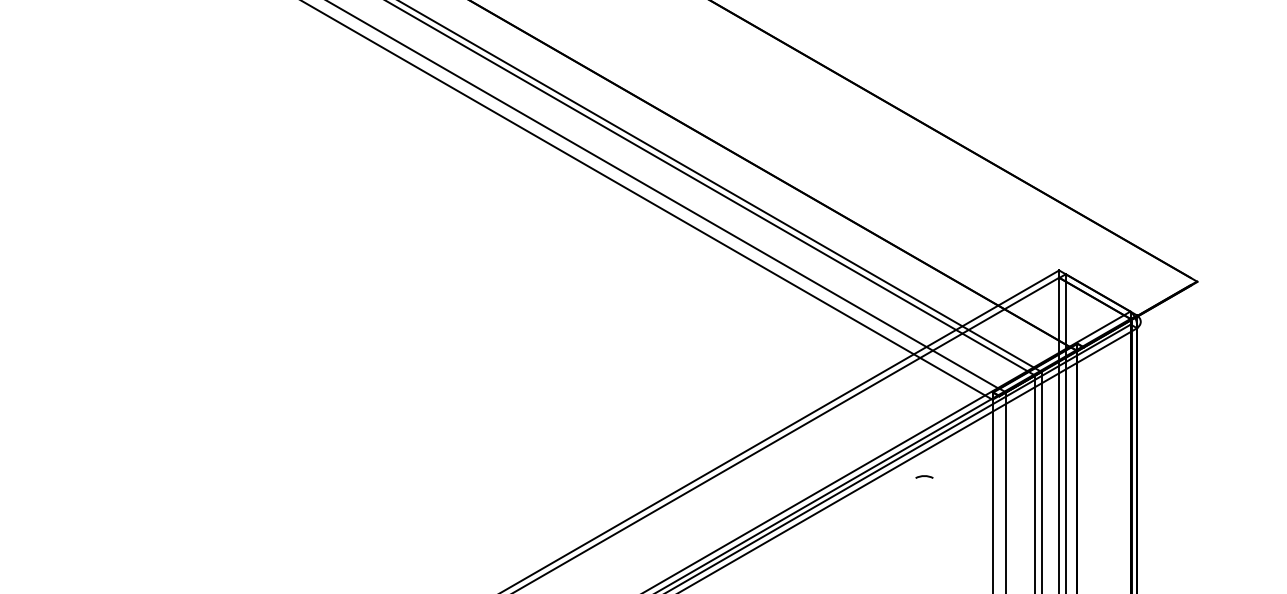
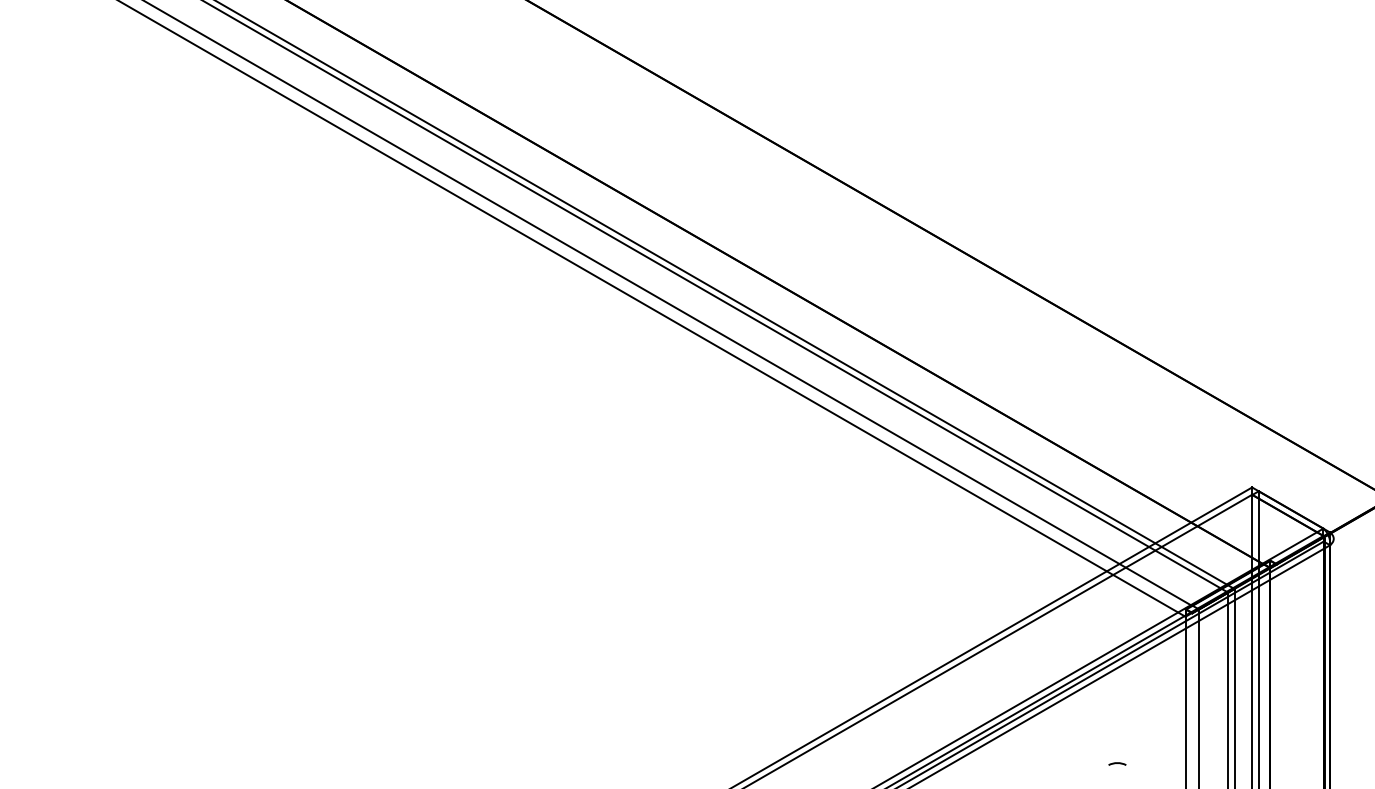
line: (924, 476) -> (1117, 763), moved

